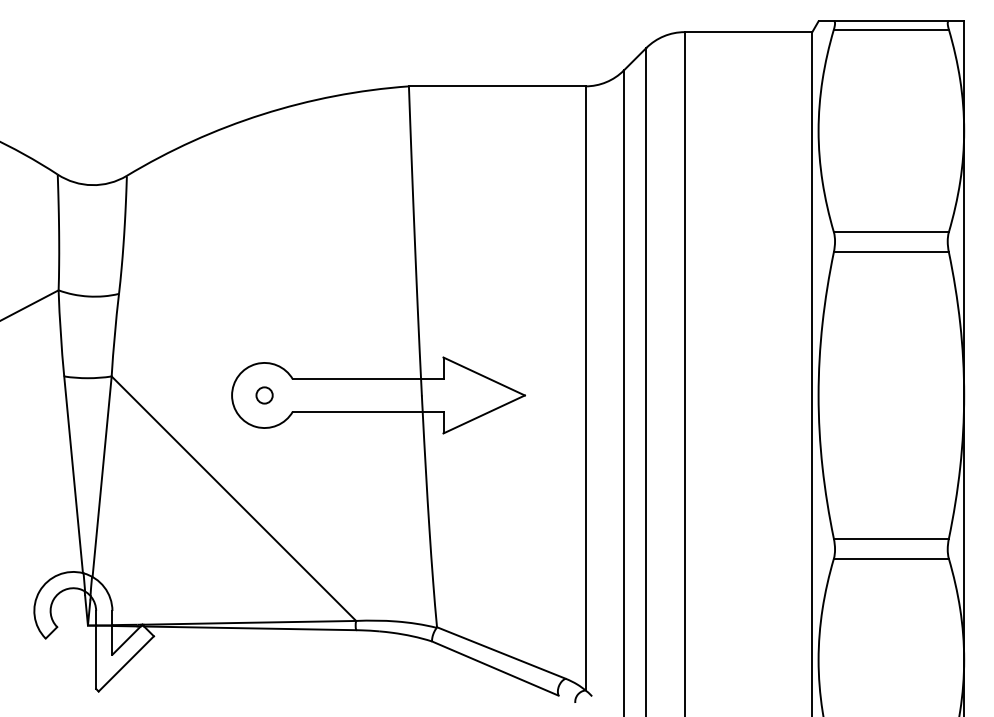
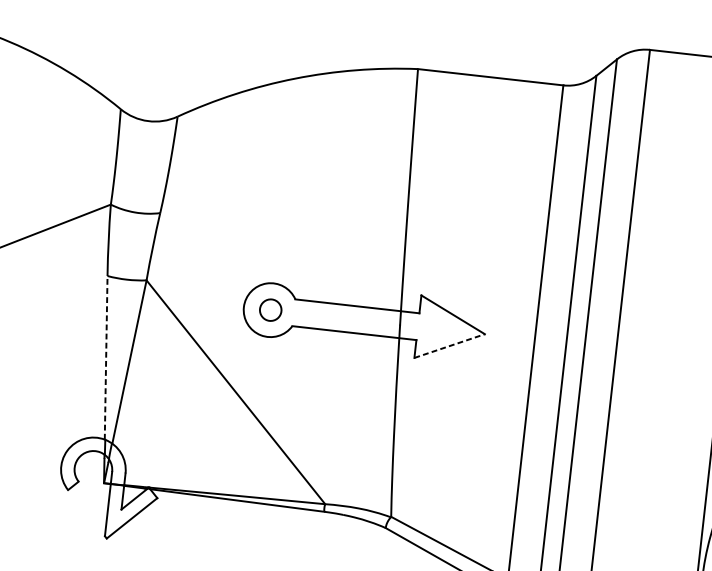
circle: (264, 395) -> (270, 310), size x1.6
line: (484, 414) -> (449, 346), solid -> dashed
line: (73, 474) -> (106, 357), solid -> dashed

